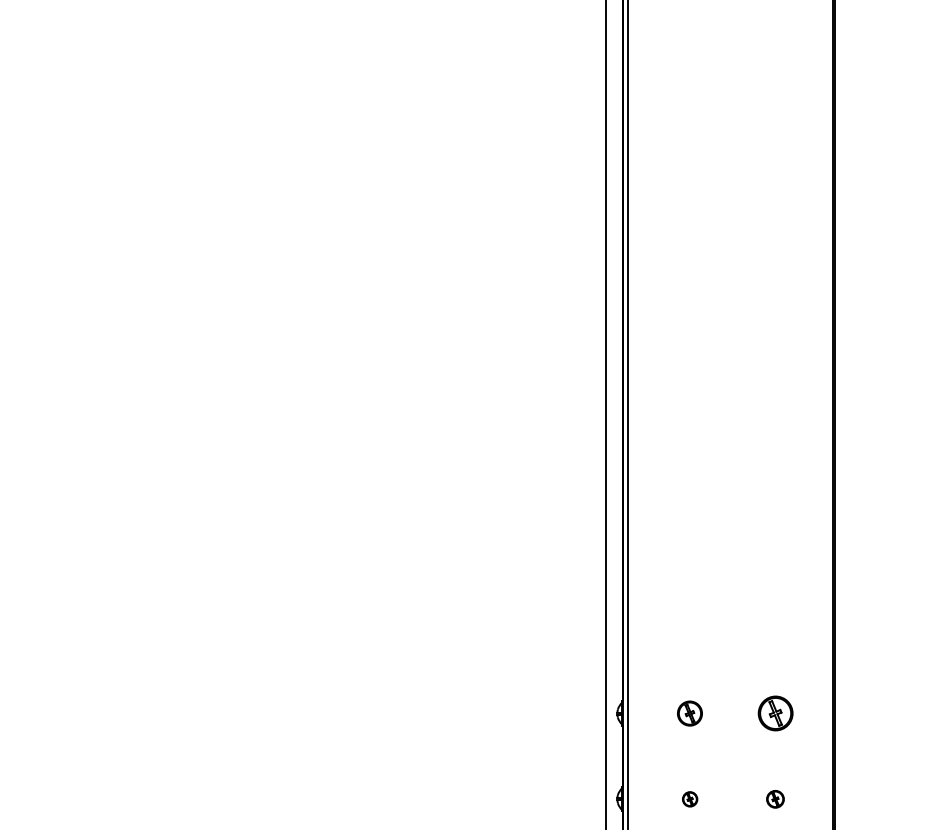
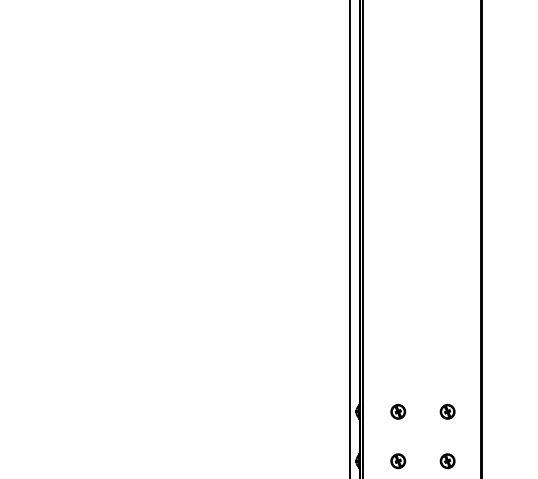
part: (775, 713) -> (447, 411), size x0.71
part: (690, 799) -> (398, 461), size x1.67
part: (775, 799) -> (447, 461), size x1.43

